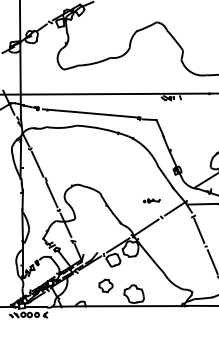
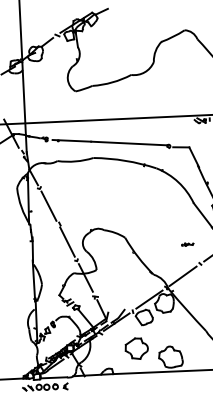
part: (151, 200) -> (187, 244), size x0.6
part: (105, 285) -> (136, 348), size x1.4

